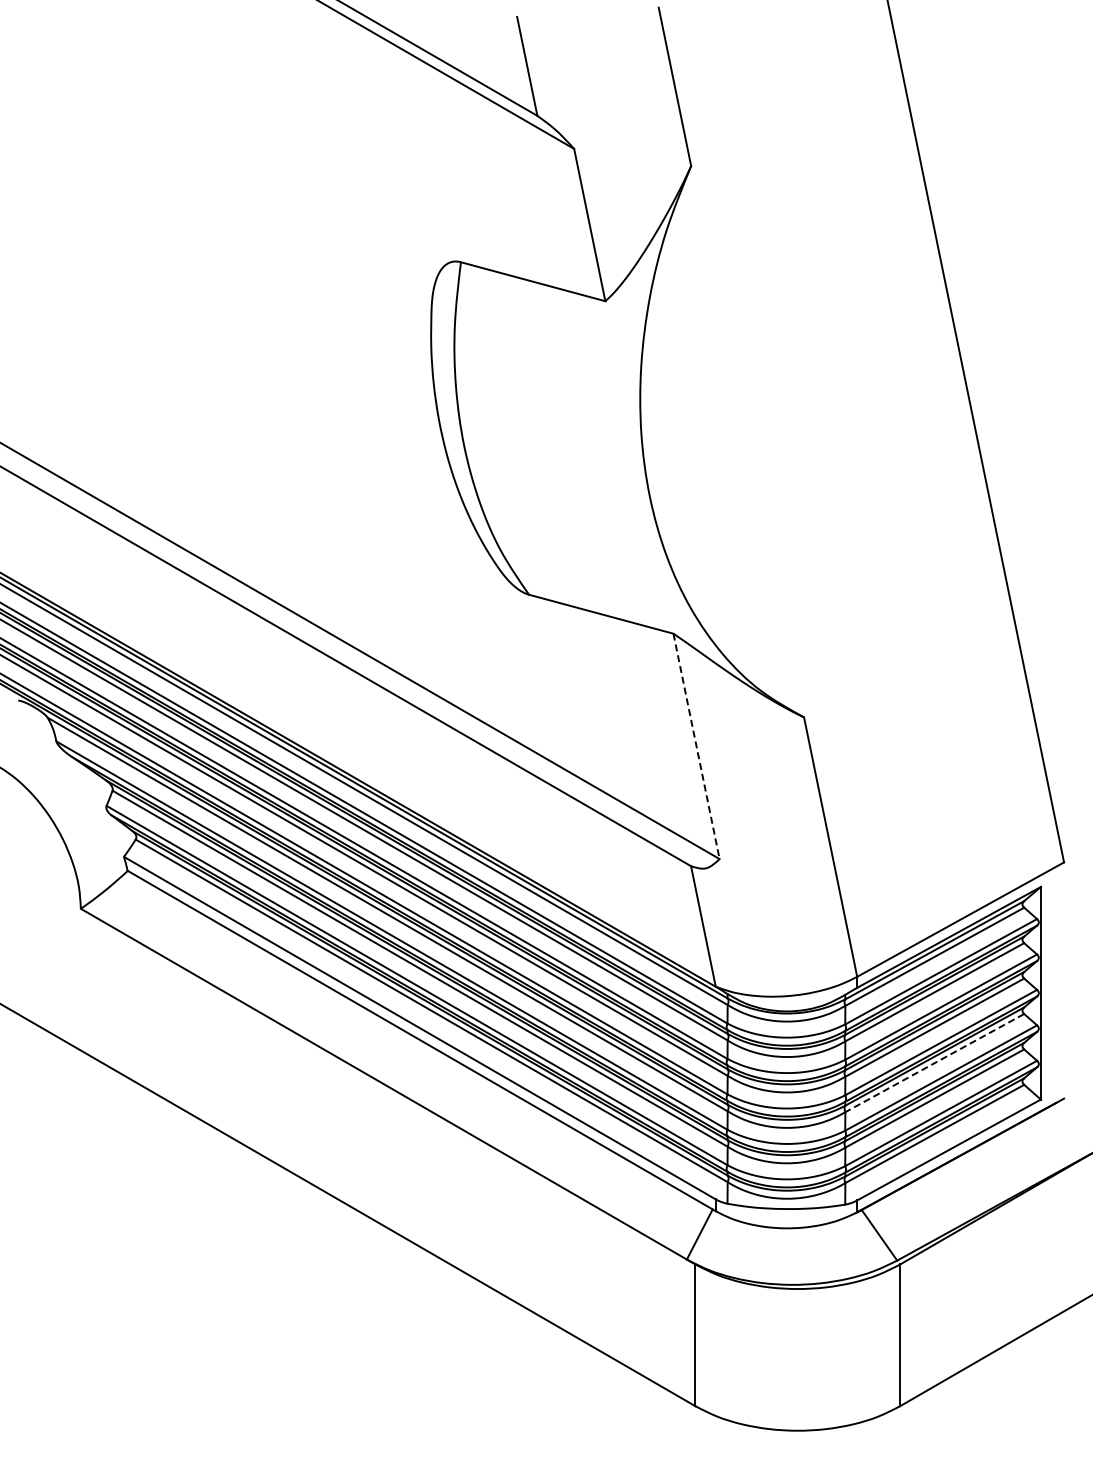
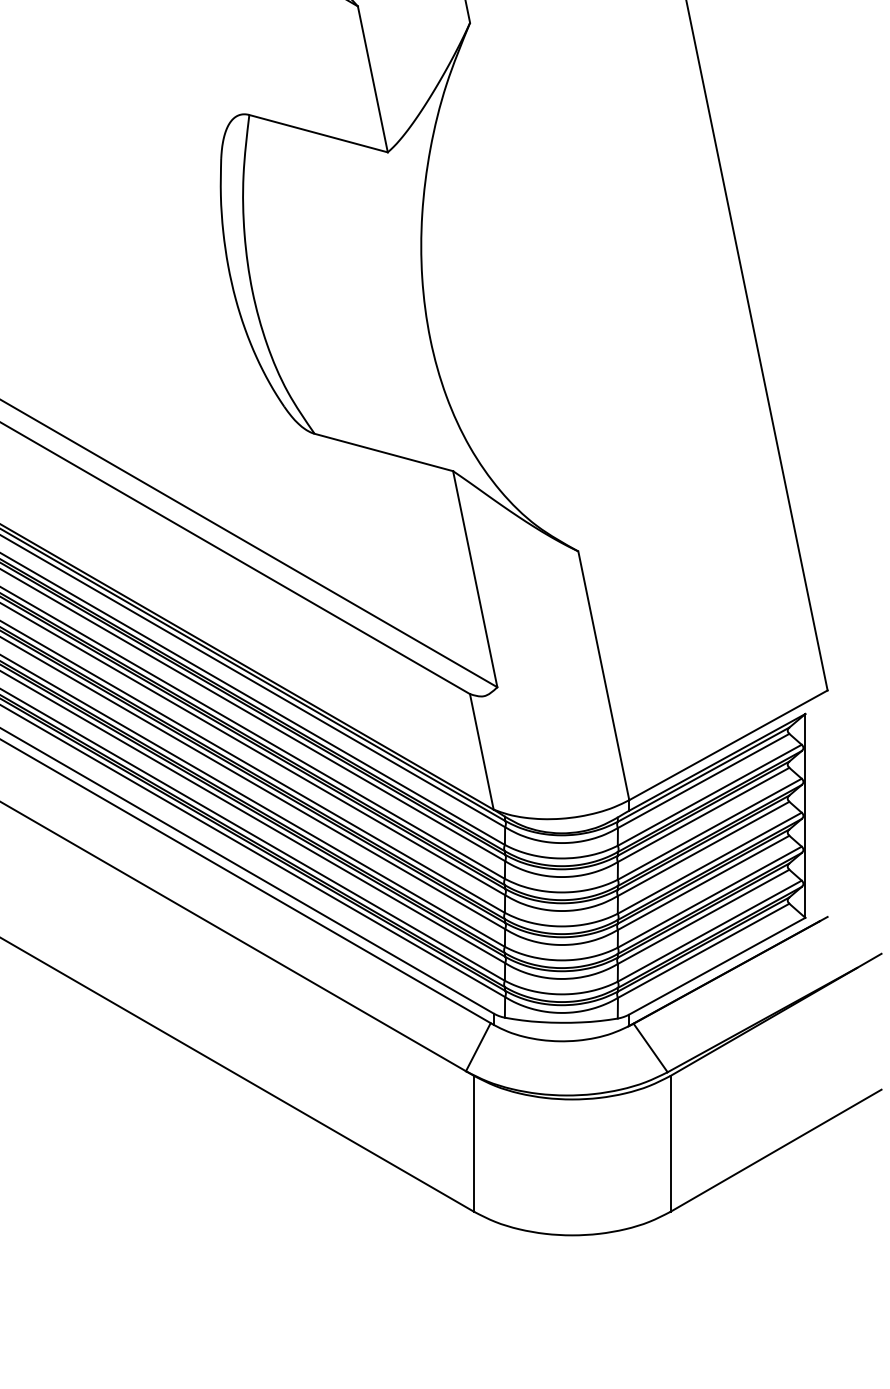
line: (696, 746) -> (475, 579), dashed -> solid
line: (934, 1063) -> (703, 883), dashed -> solid

